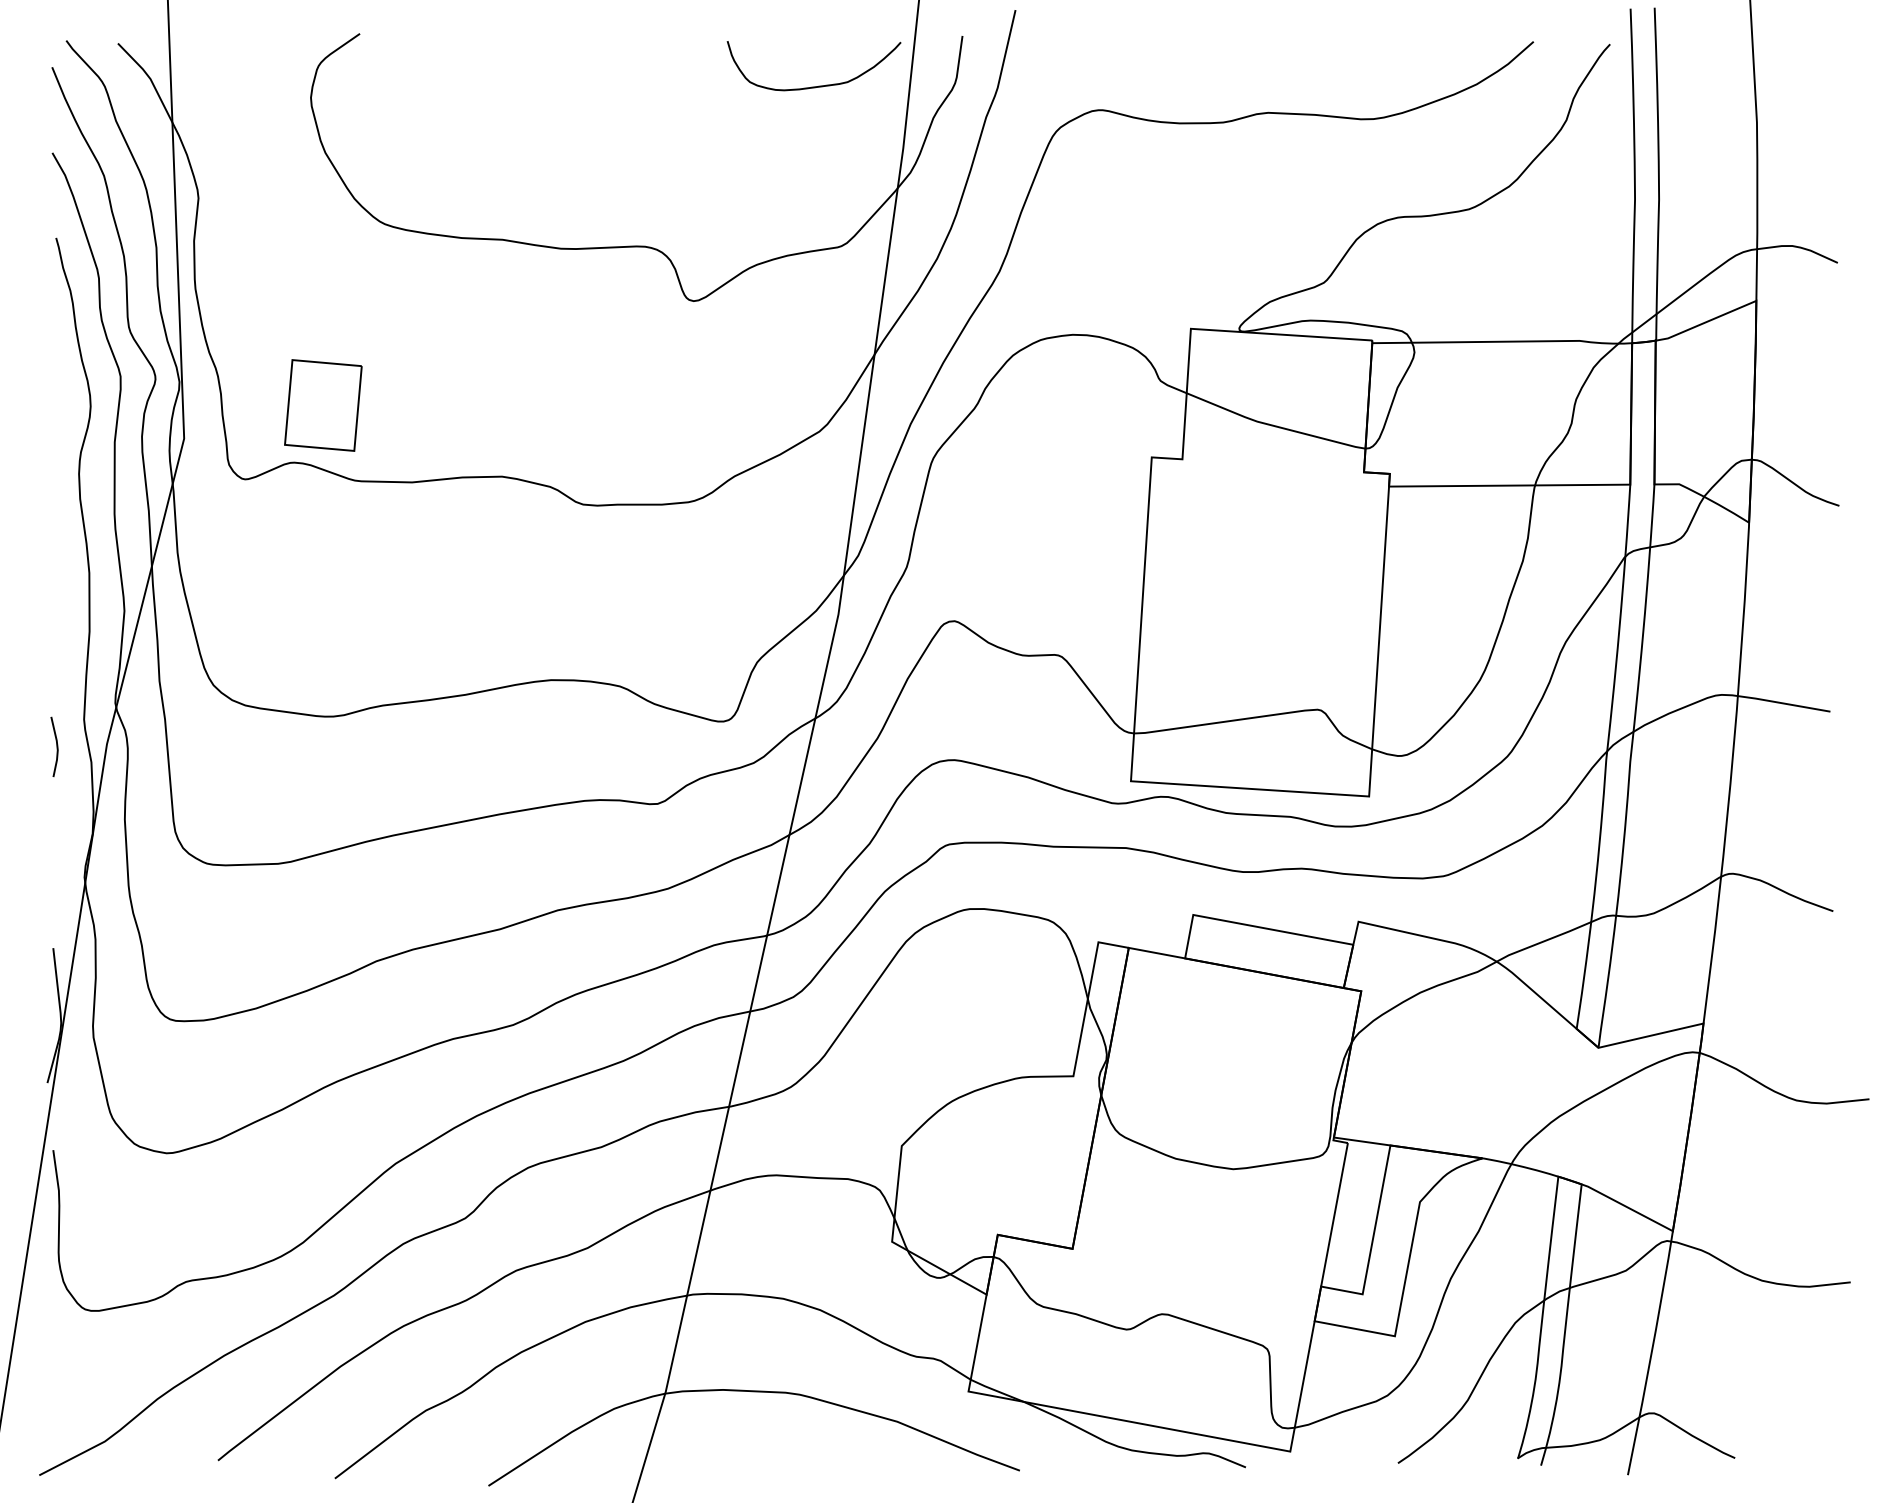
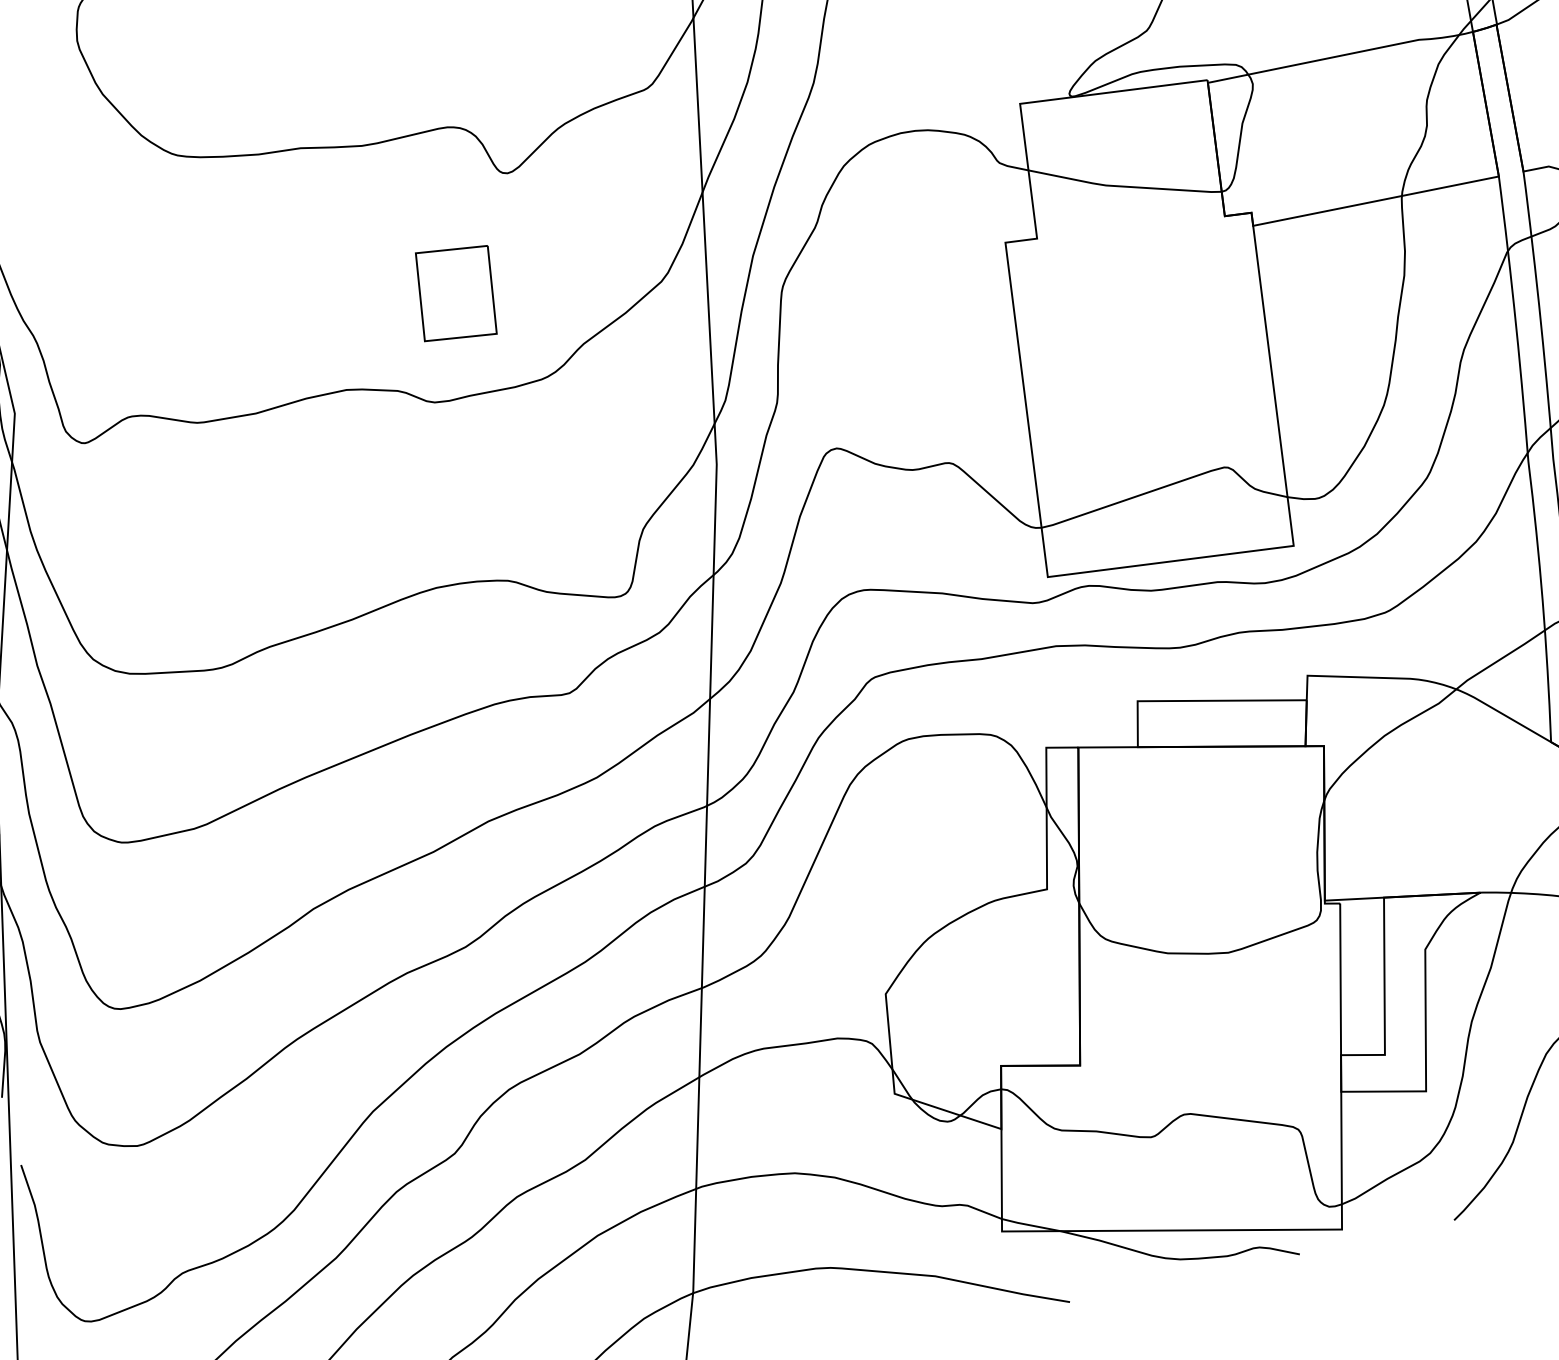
part: (323, 405) -> (456, 293), moved

